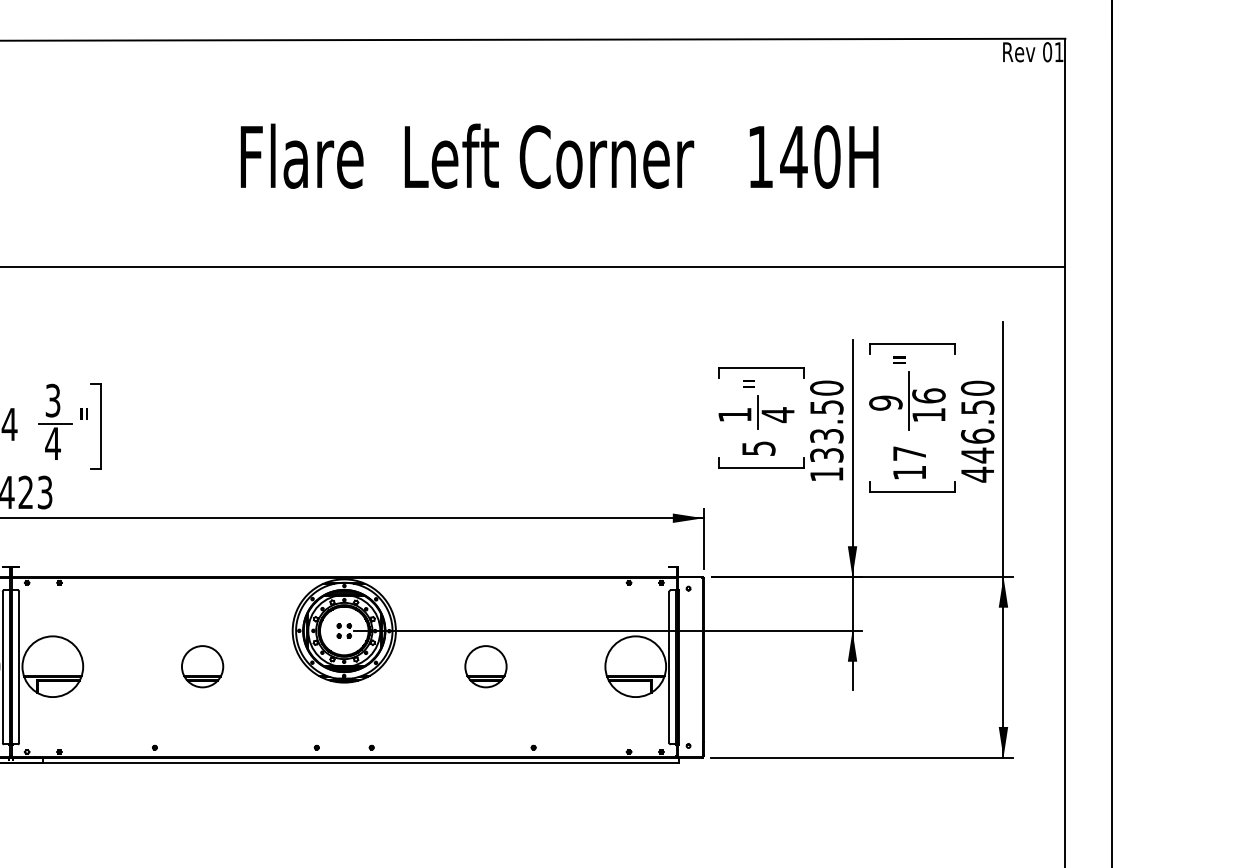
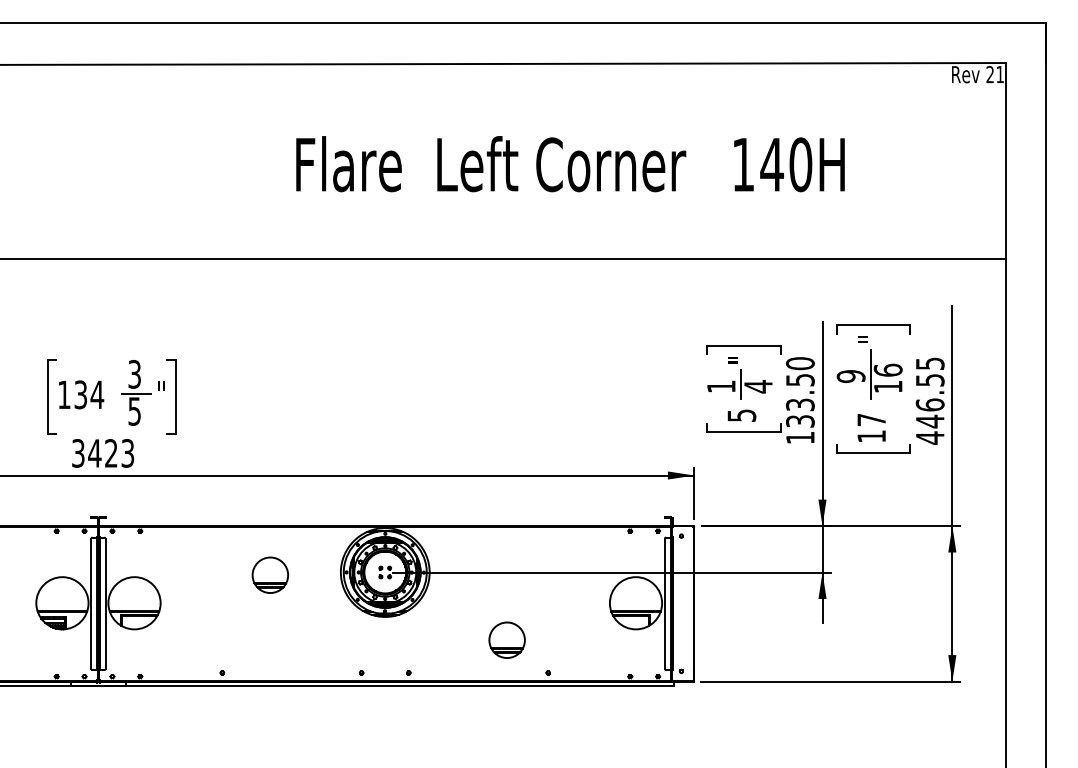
text: (1047, 52) -> (990, 74), 01 -> 21
text: (976, 388) -> (929, 363), 446.50 -> 446.55
text: (52, 443) -> (134, 411), 4 -> 5
part: (201, 665) -> (269, 574), moved
part: (485, 665) -> (506, 639), moved

